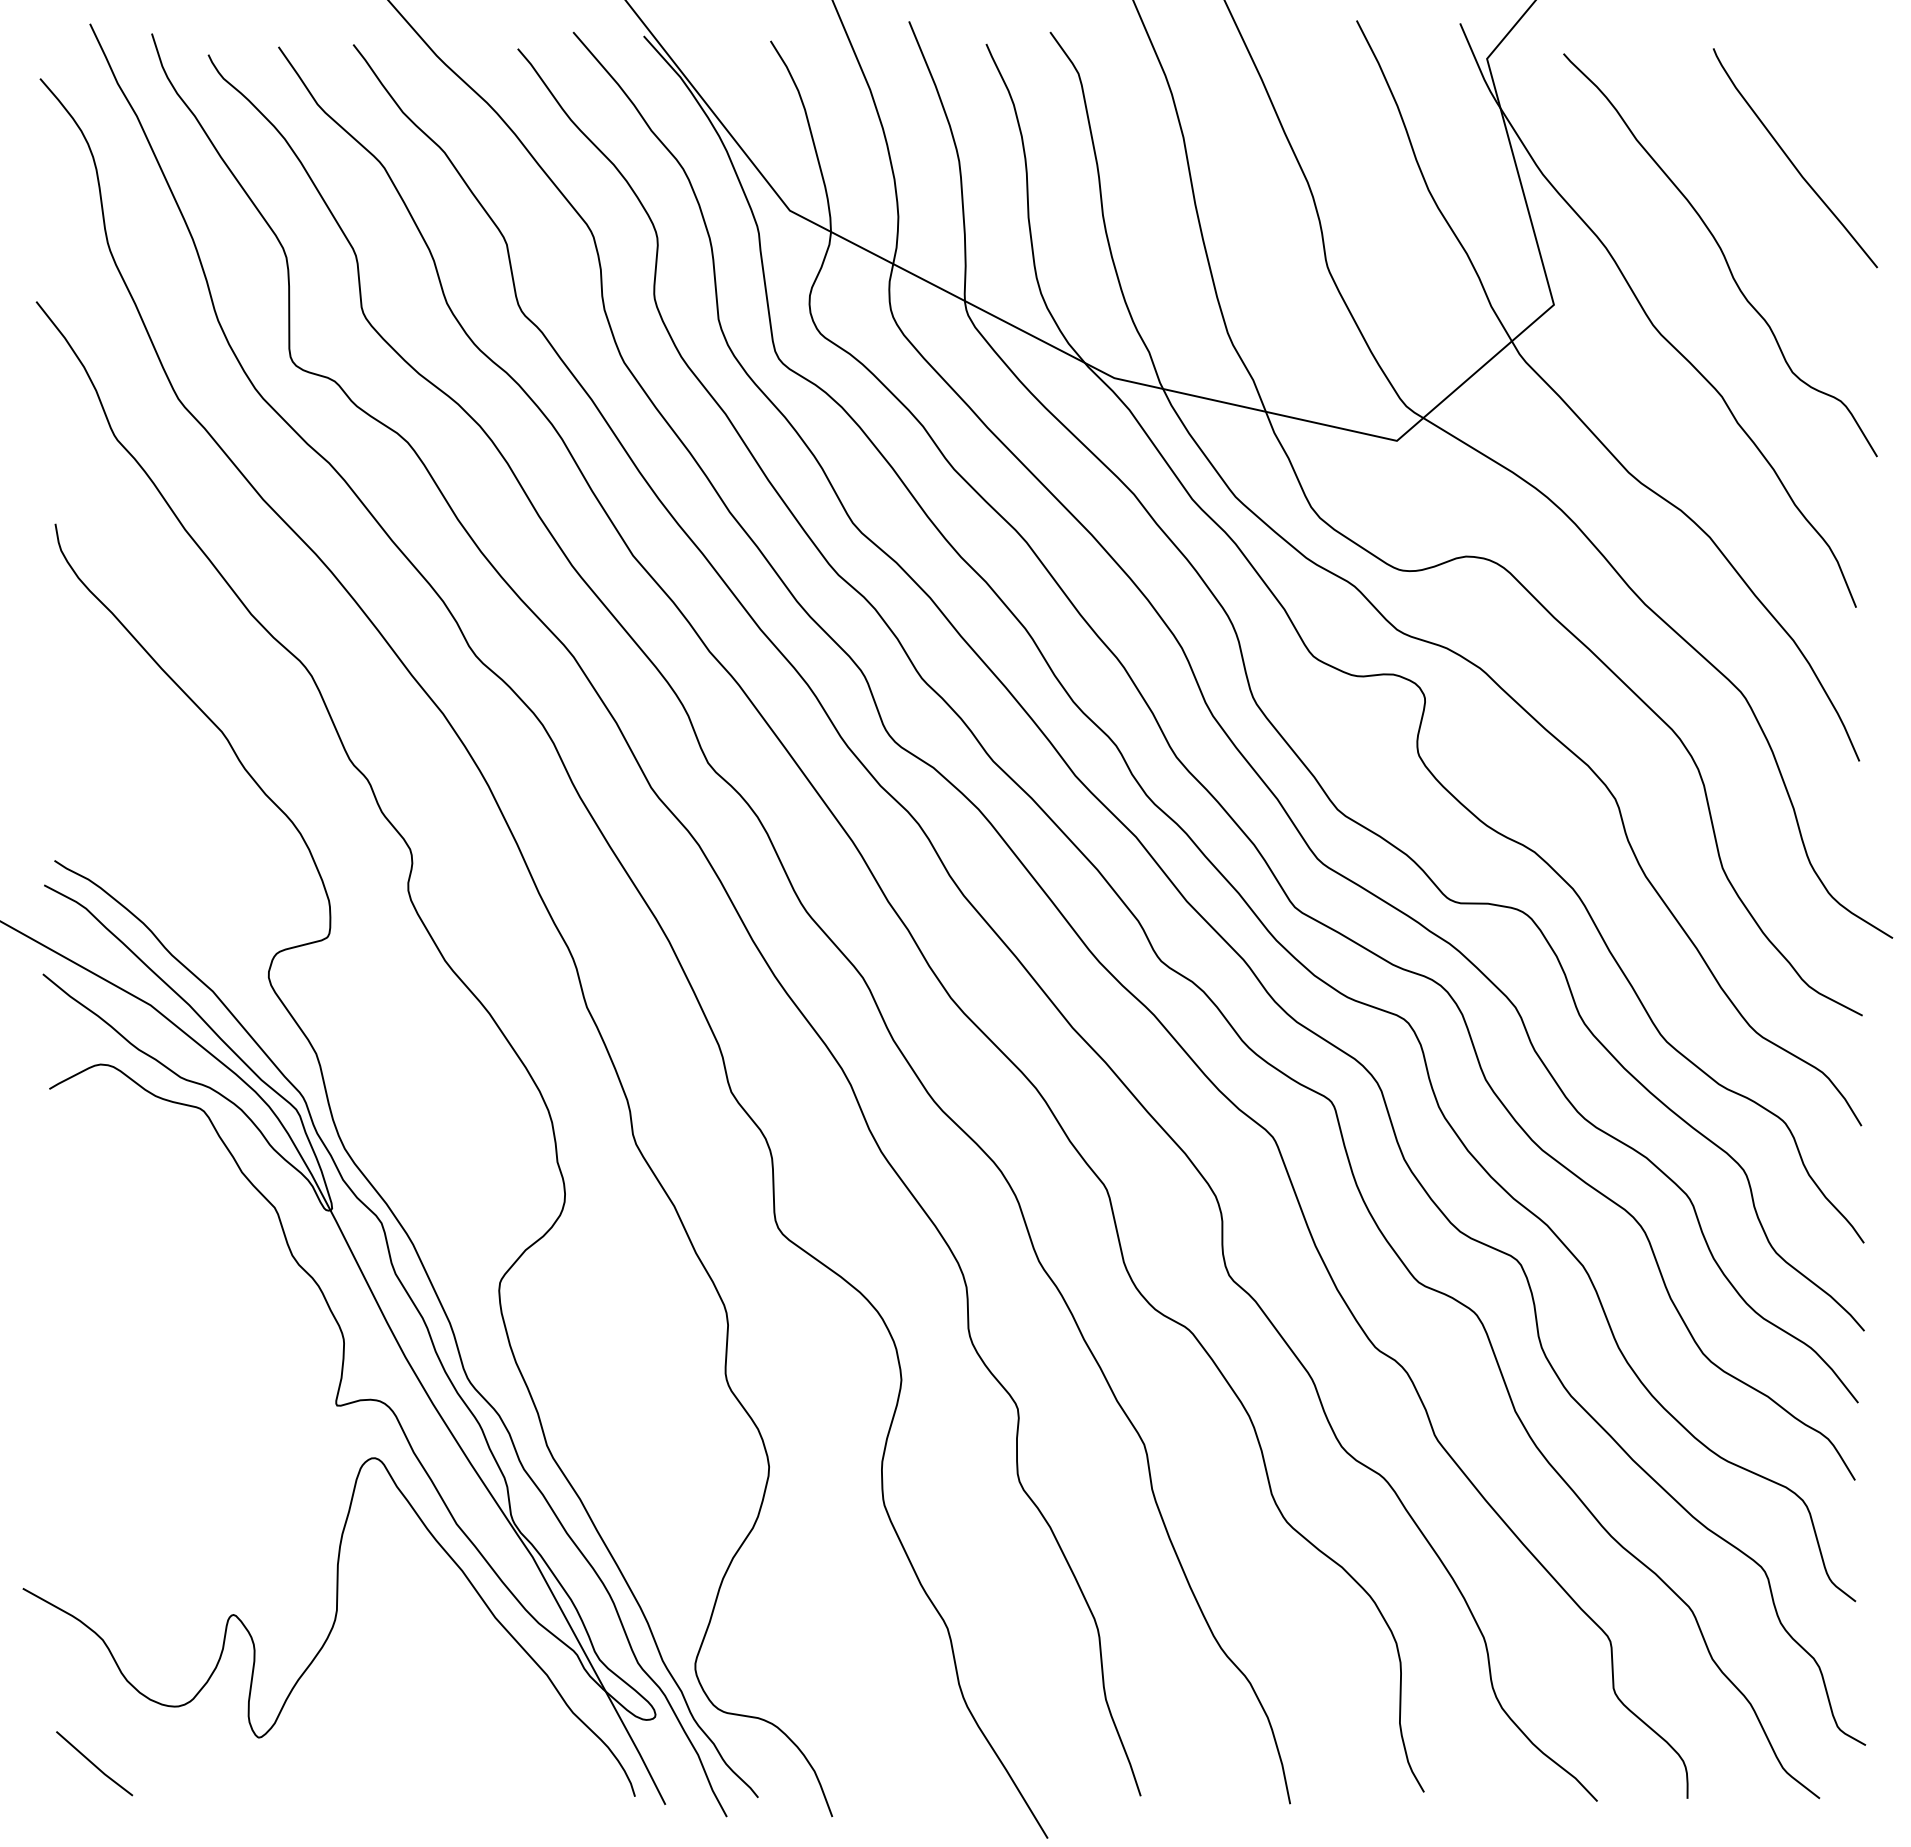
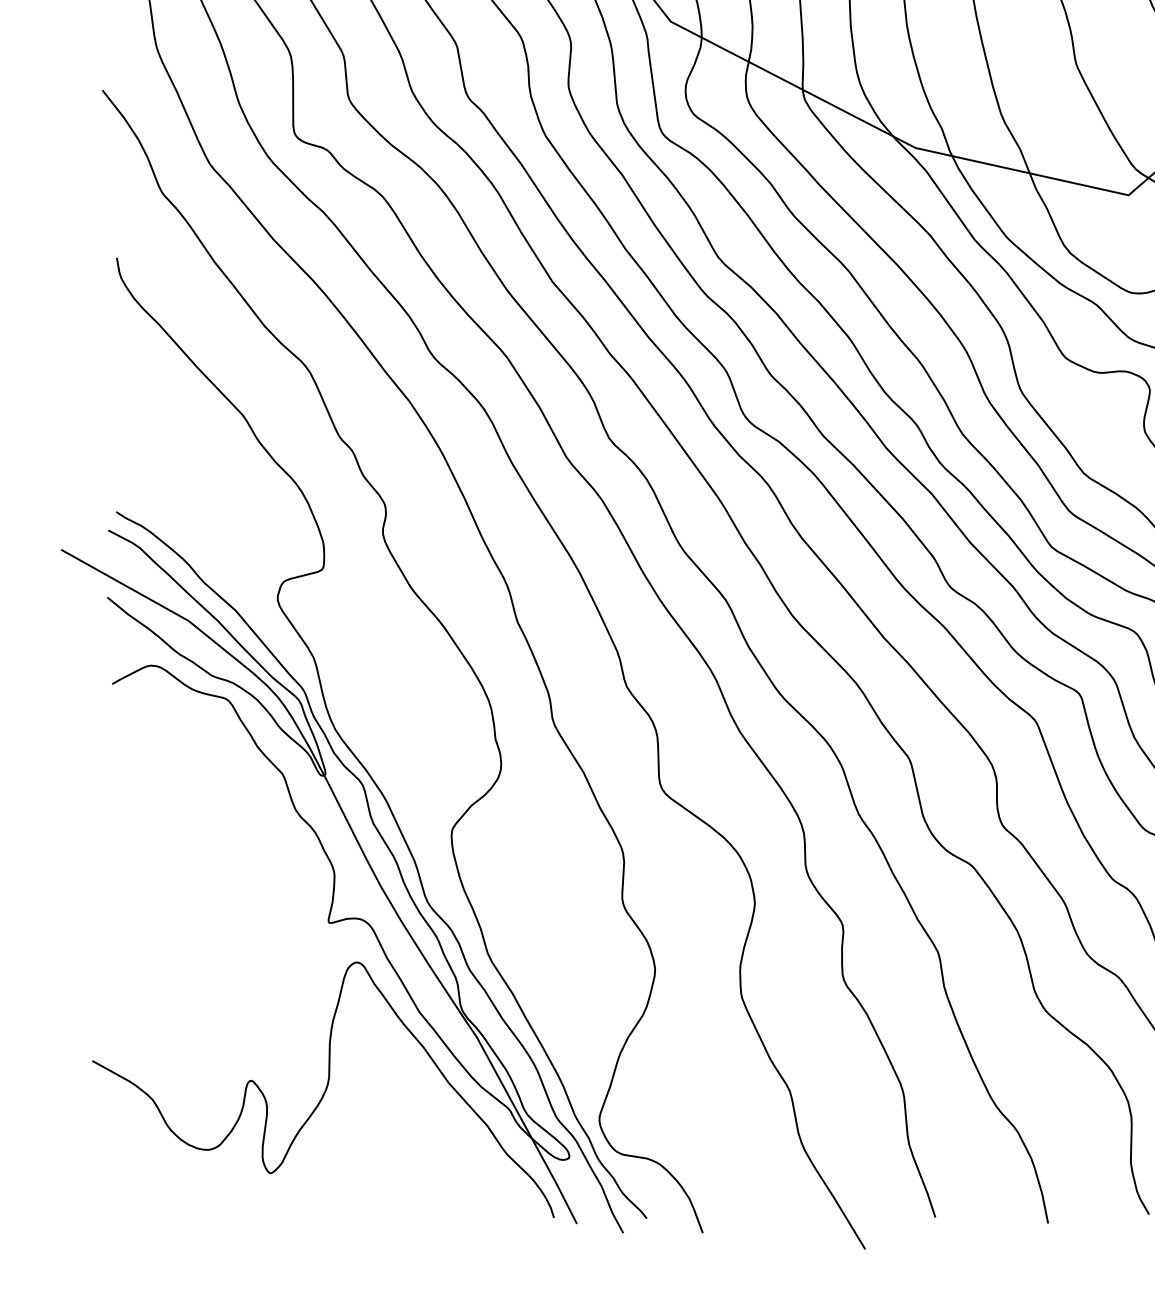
line: (94, 1763) -> (146, 1192), removed

